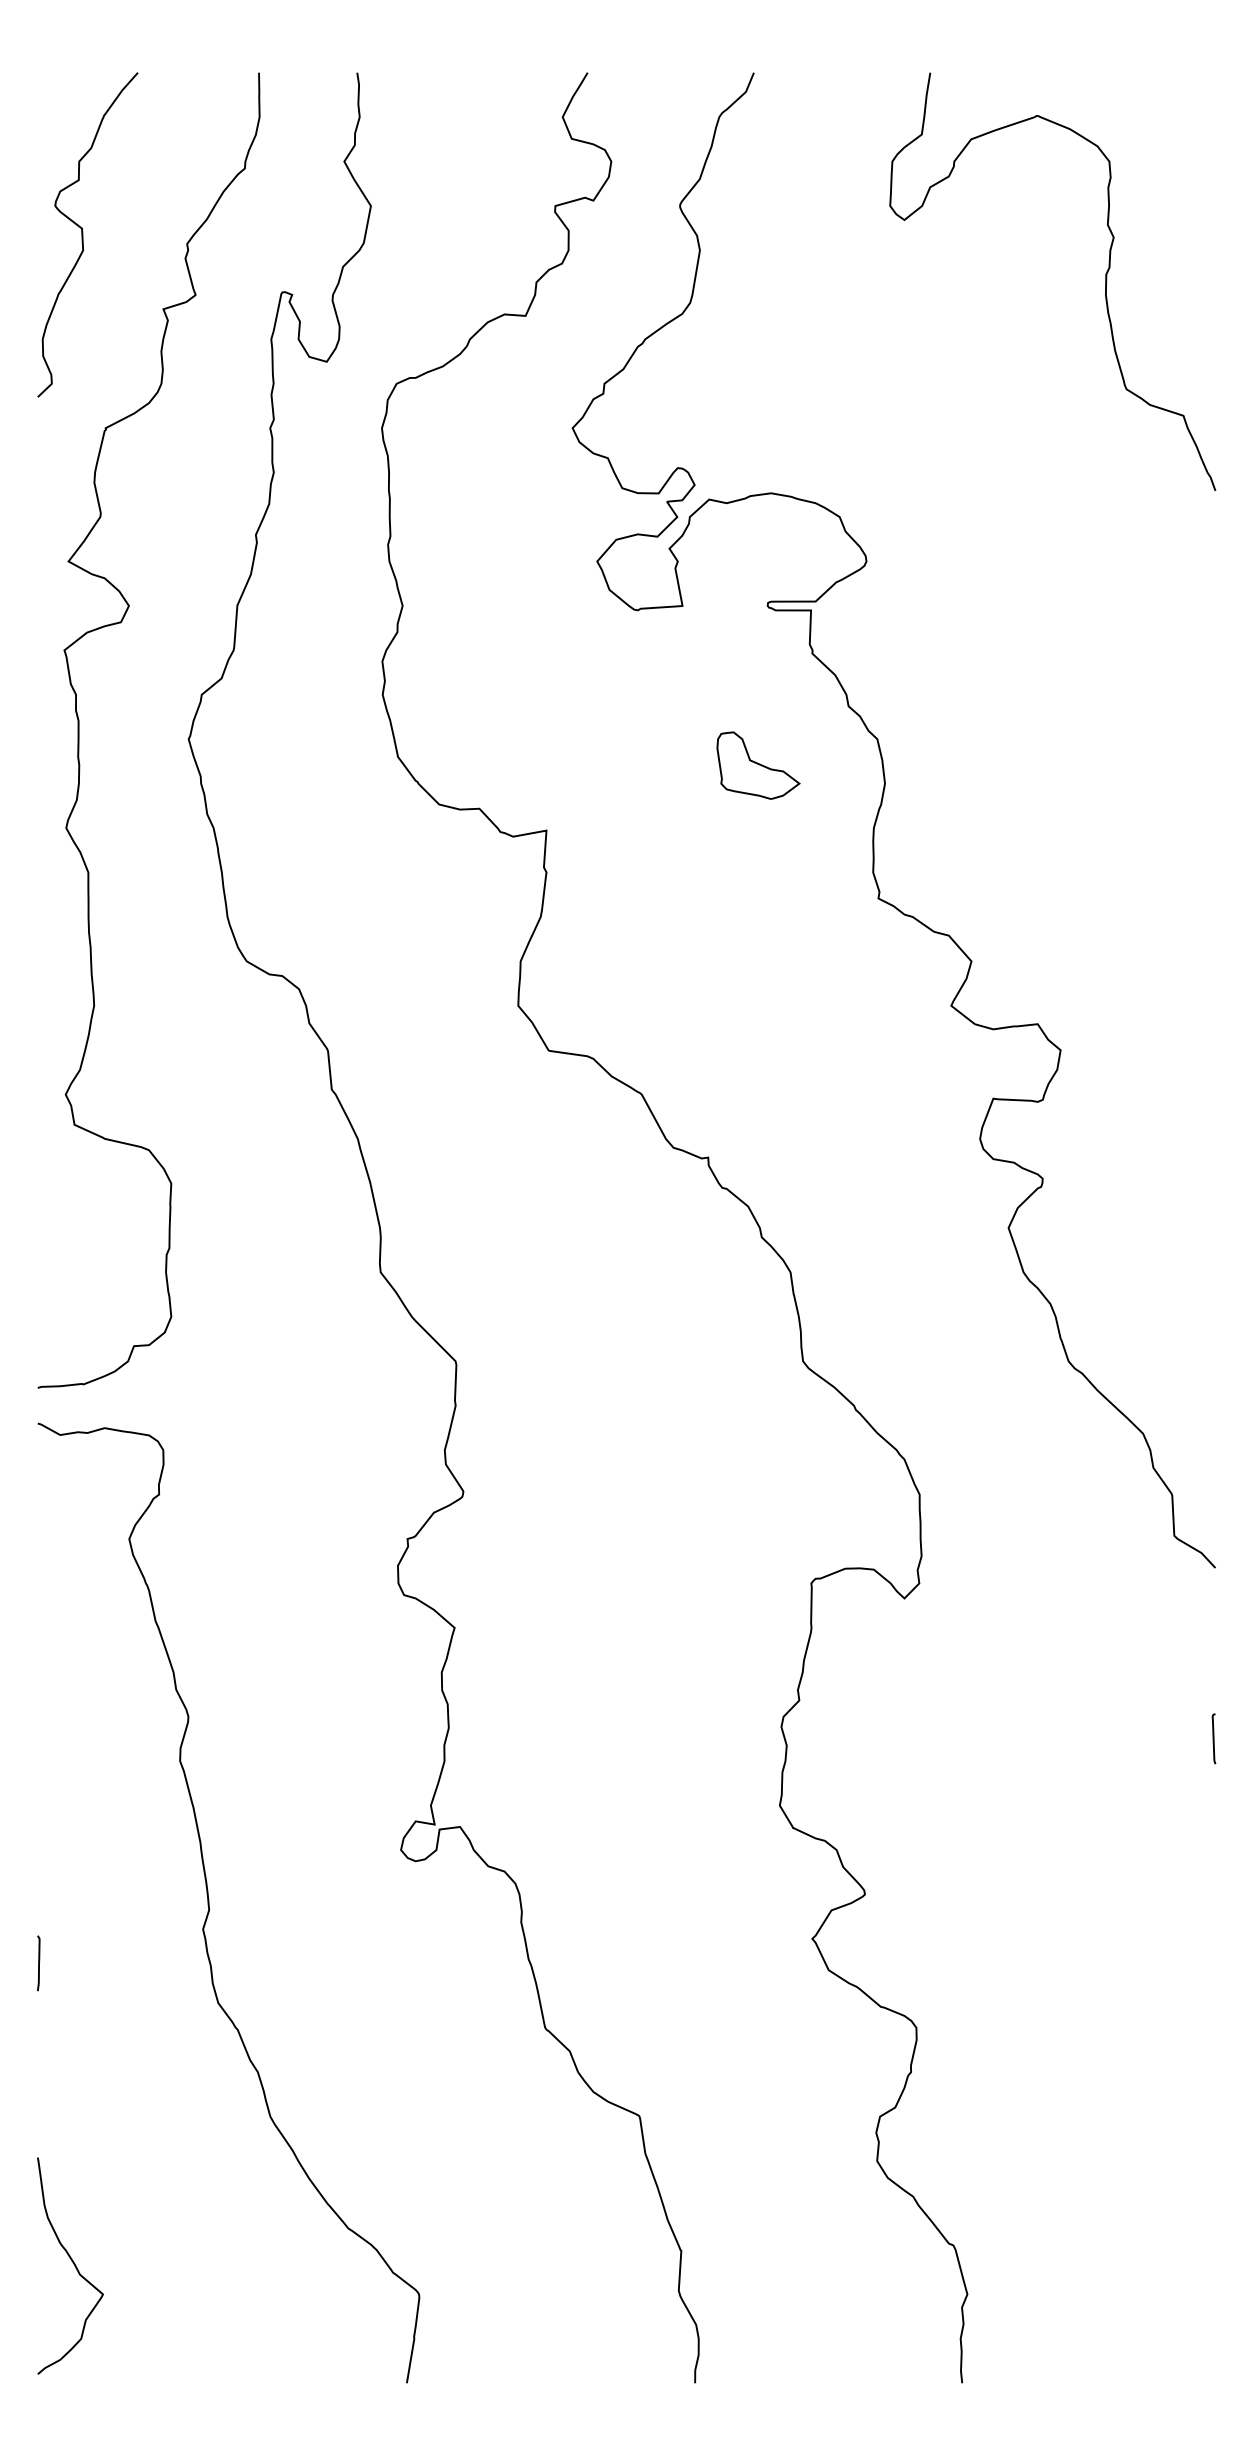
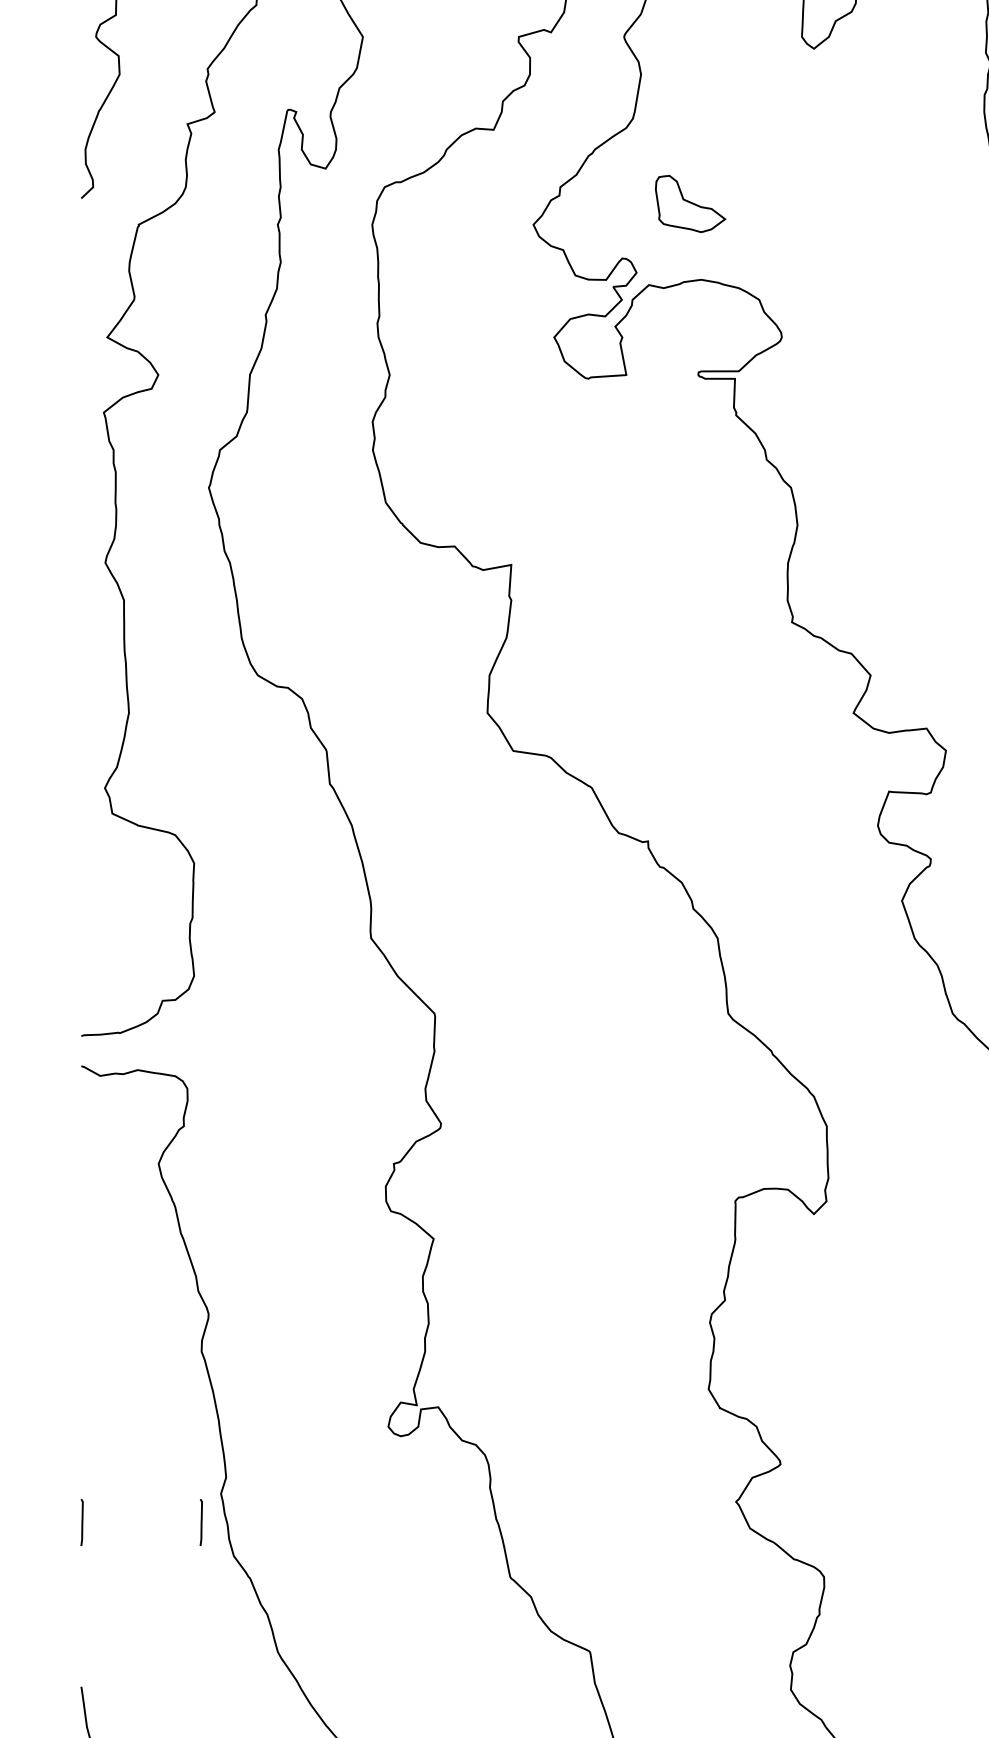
part: (758, 765) -> (690, 203), moved
curve: (179, 1963) -> (201, 1522), added

